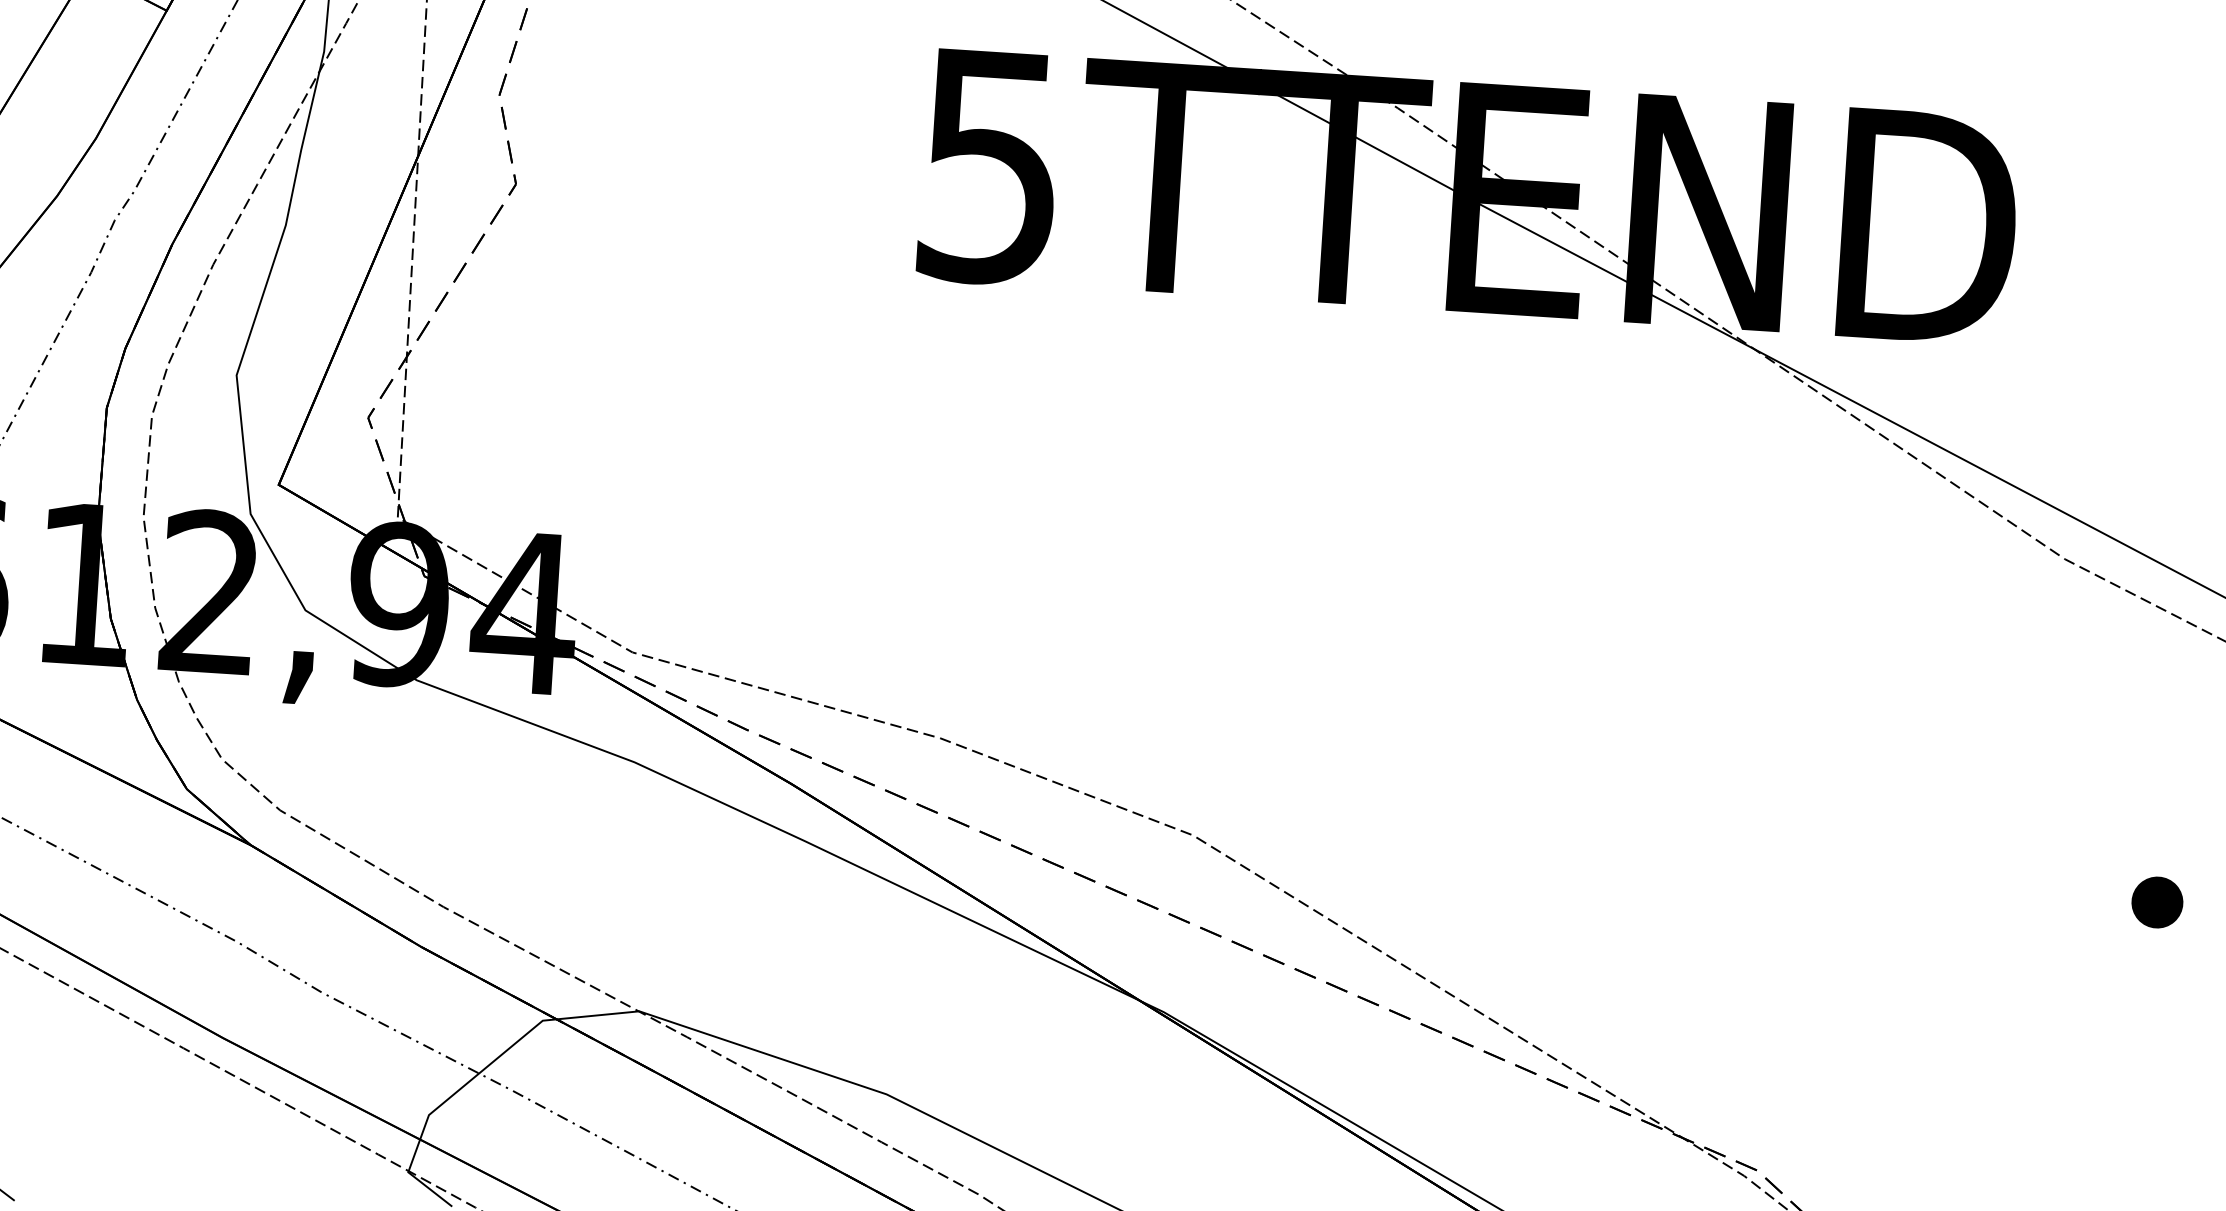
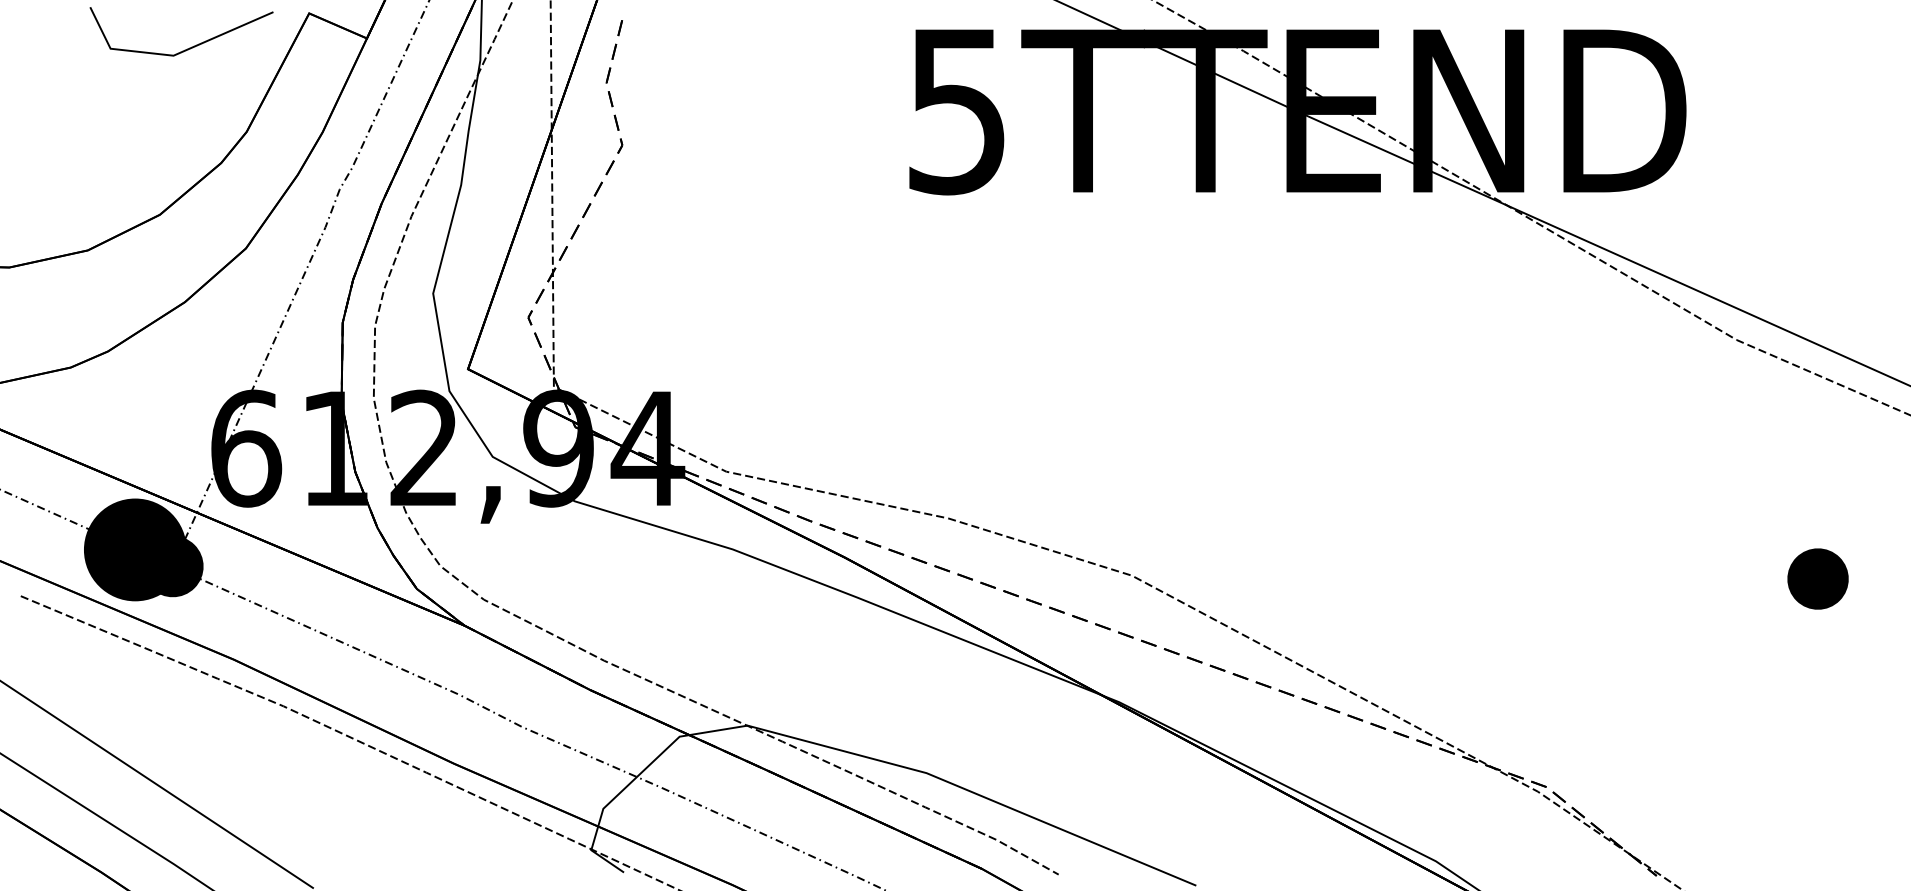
part: (2156, 901) -> (1817, 578), size x1.67

